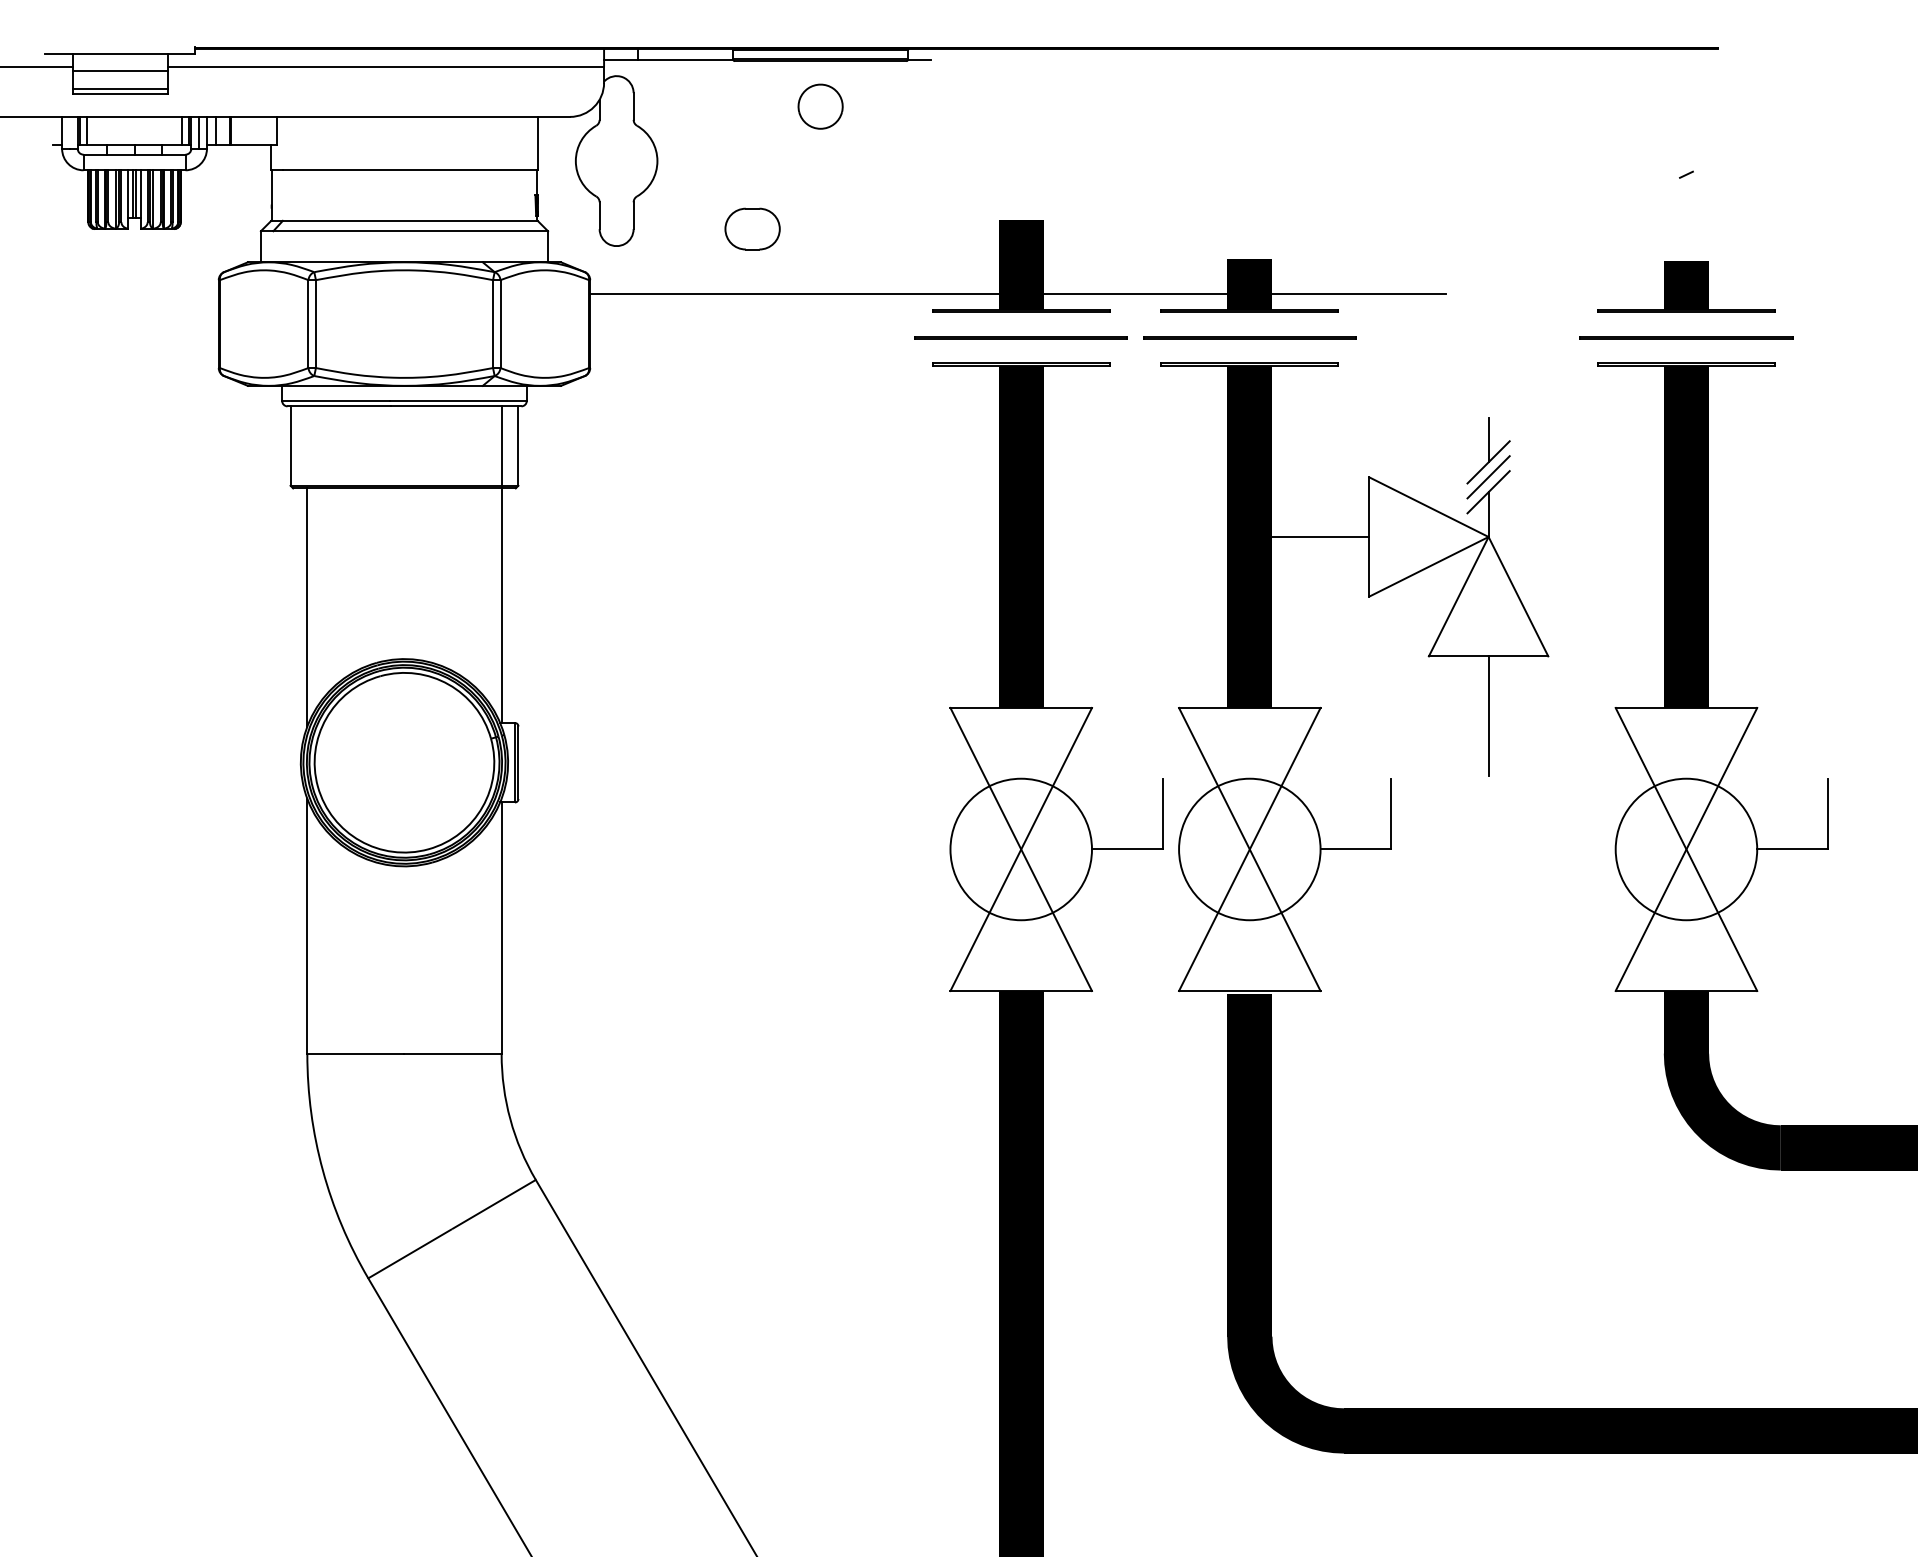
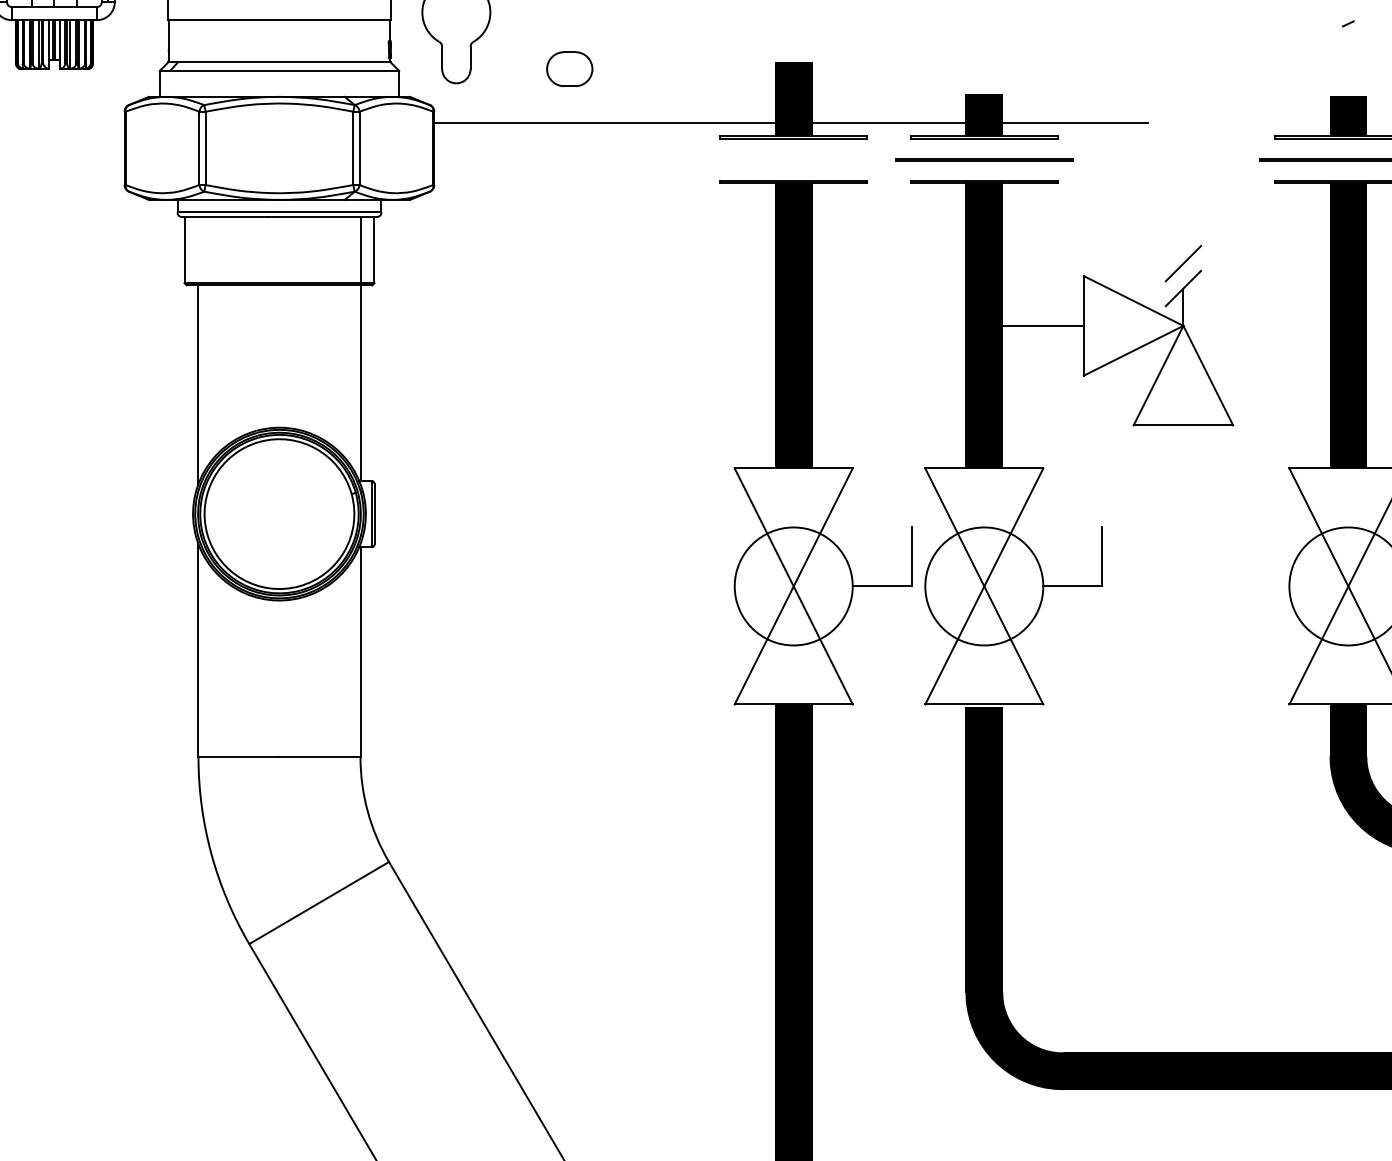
line: (1020, 337) -> (793, 159), removed
line: (1488, 439) -> (1183, 244), removed
line: (1488, 477) -> (1183, 276), removed
line: (1488, 715) -> (1183, 474), removed

